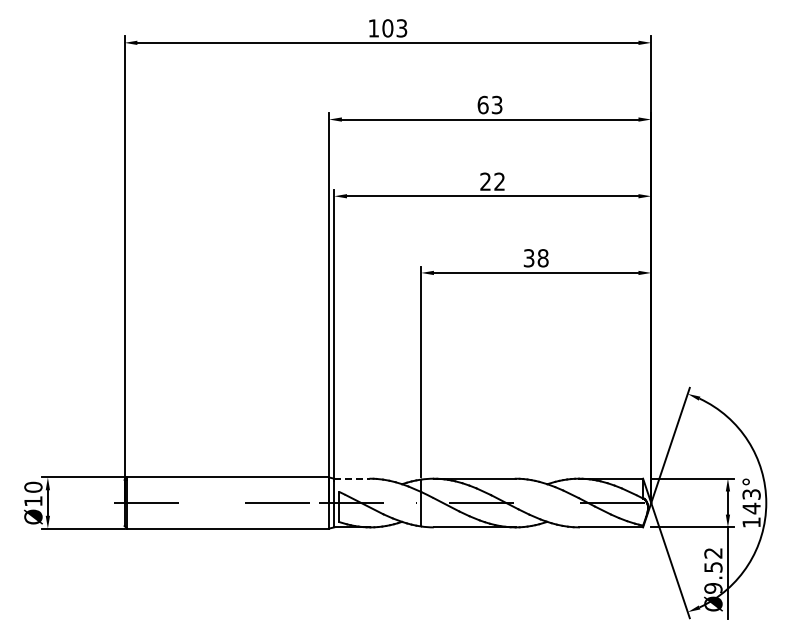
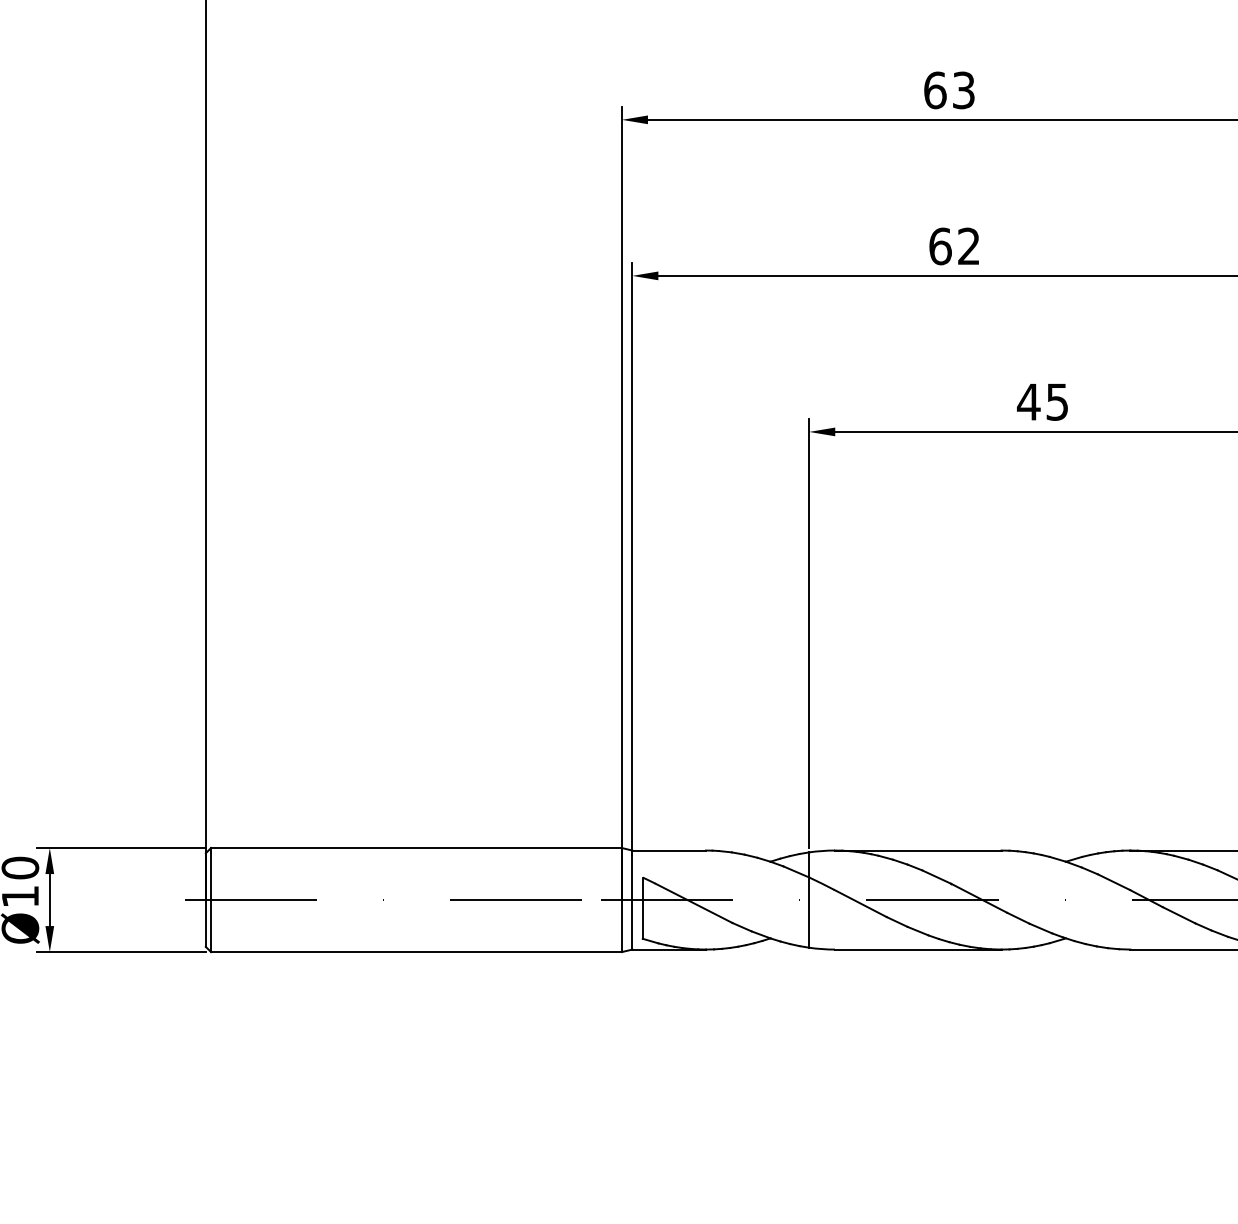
text: (485, 181) -> (940, 245), 22 -> 62
text: (535, 258) -> (1041, 402), 38 -> 45
line: (352, 478) -> (669, 850), dashed -> solid

